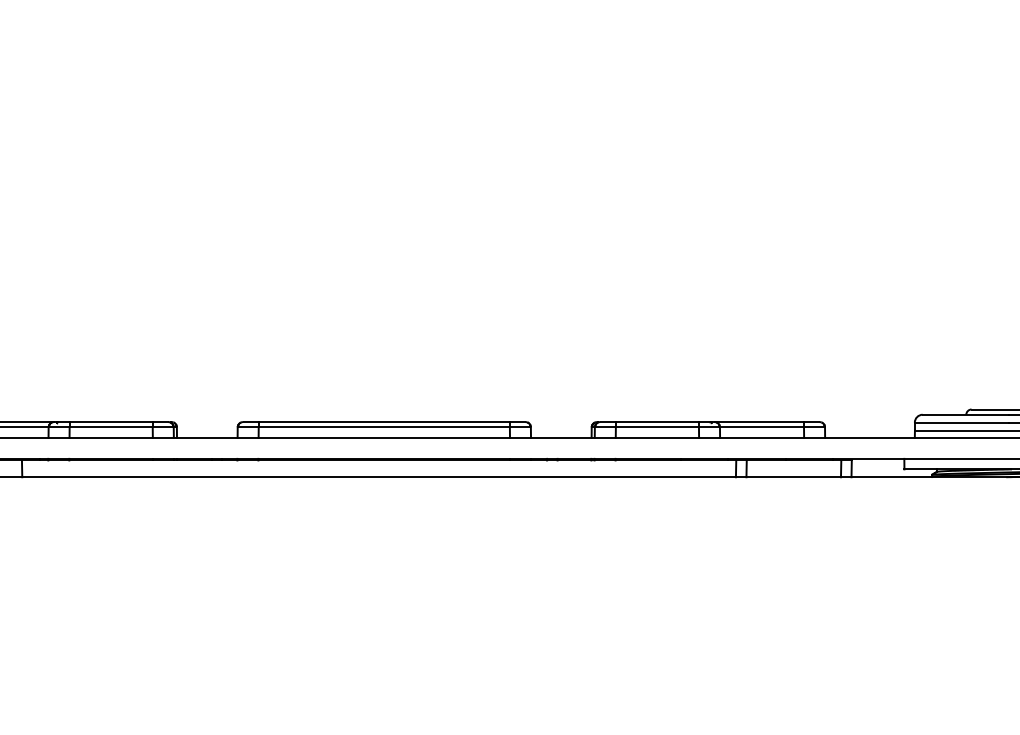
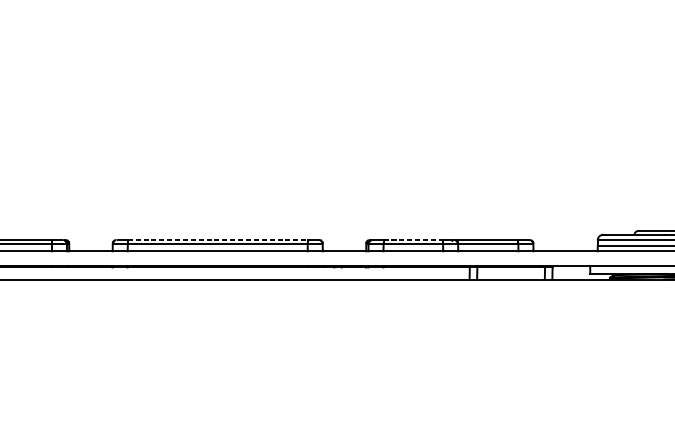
line: (384, 422) -> (217, 240), solid -> dashed
line: (657, 422) -> (413, 240), solid -> dashed

